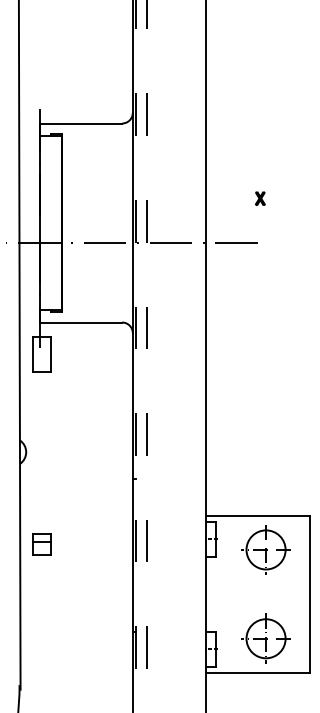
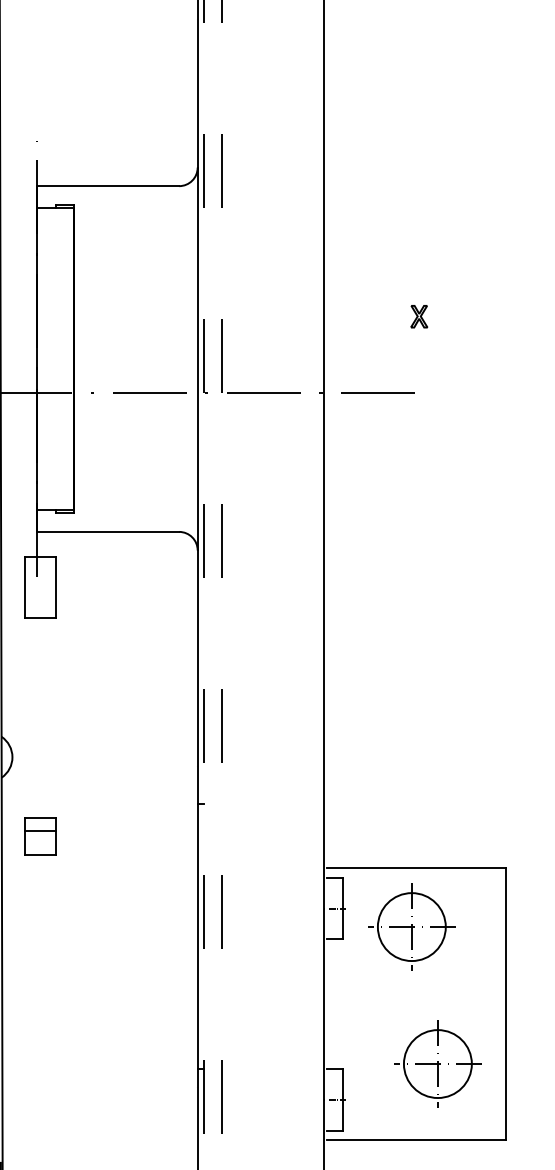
part: (41, 544) -> (39, 835), moved
part: (265, 549) -> (410, 926), moved
part: (265, 638) -> (436, 1063), moved

